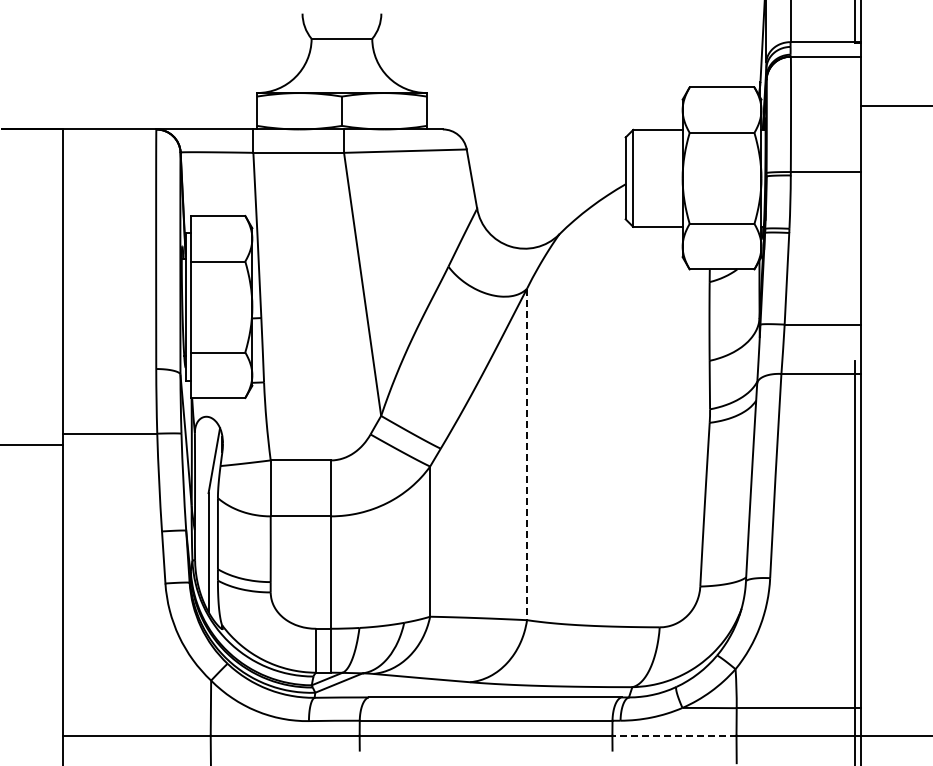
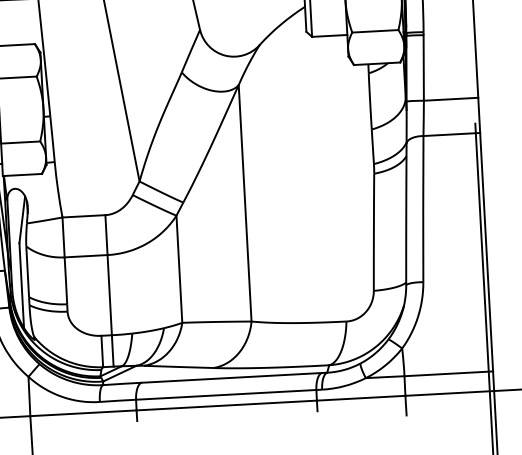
line: (527, 454) -> (245, 203), dashed -> solid
line: (673, 735) -> (360, 398), dashed -> solid

